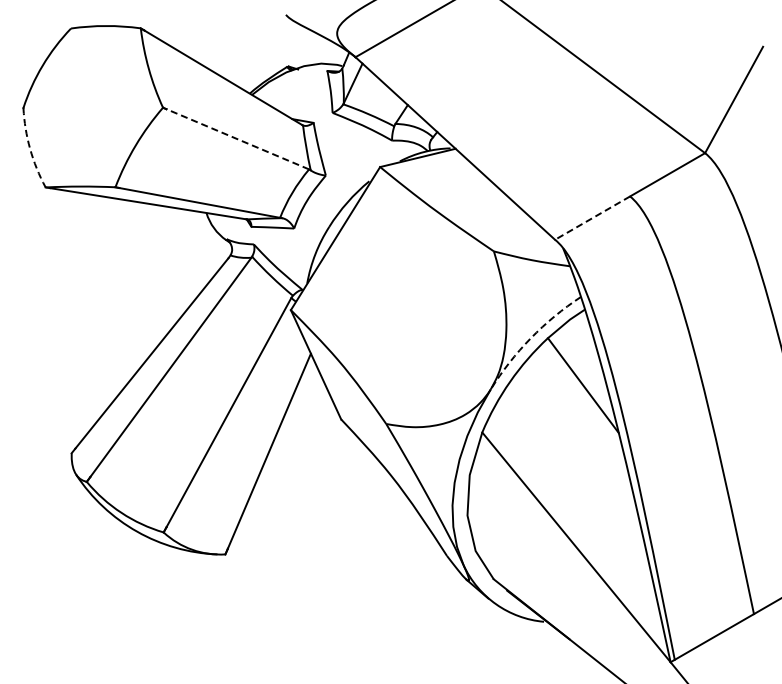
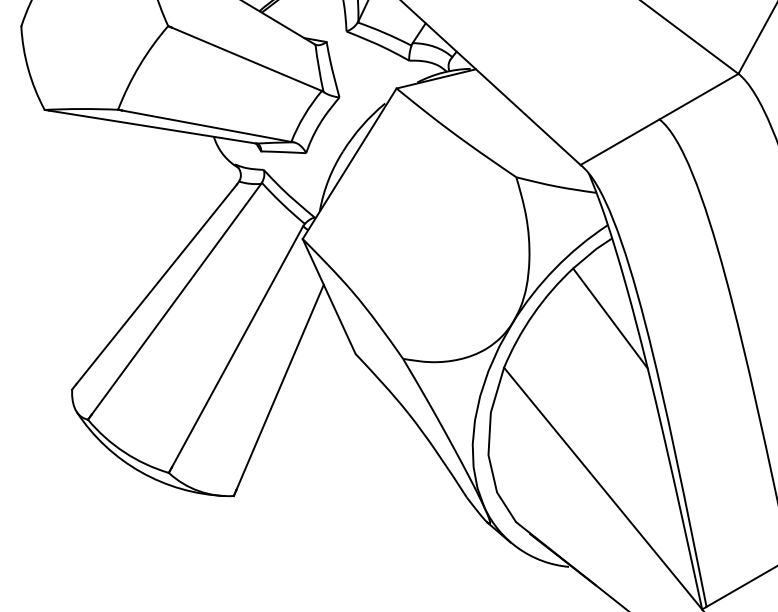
line: (237, 139) -> (246, 59), dashed -> solid
arc: (30, 148) -> (28, 68), dashed -> solid
line: (592, 218) -> (619, 142), dashed -> solid
arc: (530, 338) -> (554, 268), dashed -> solid

